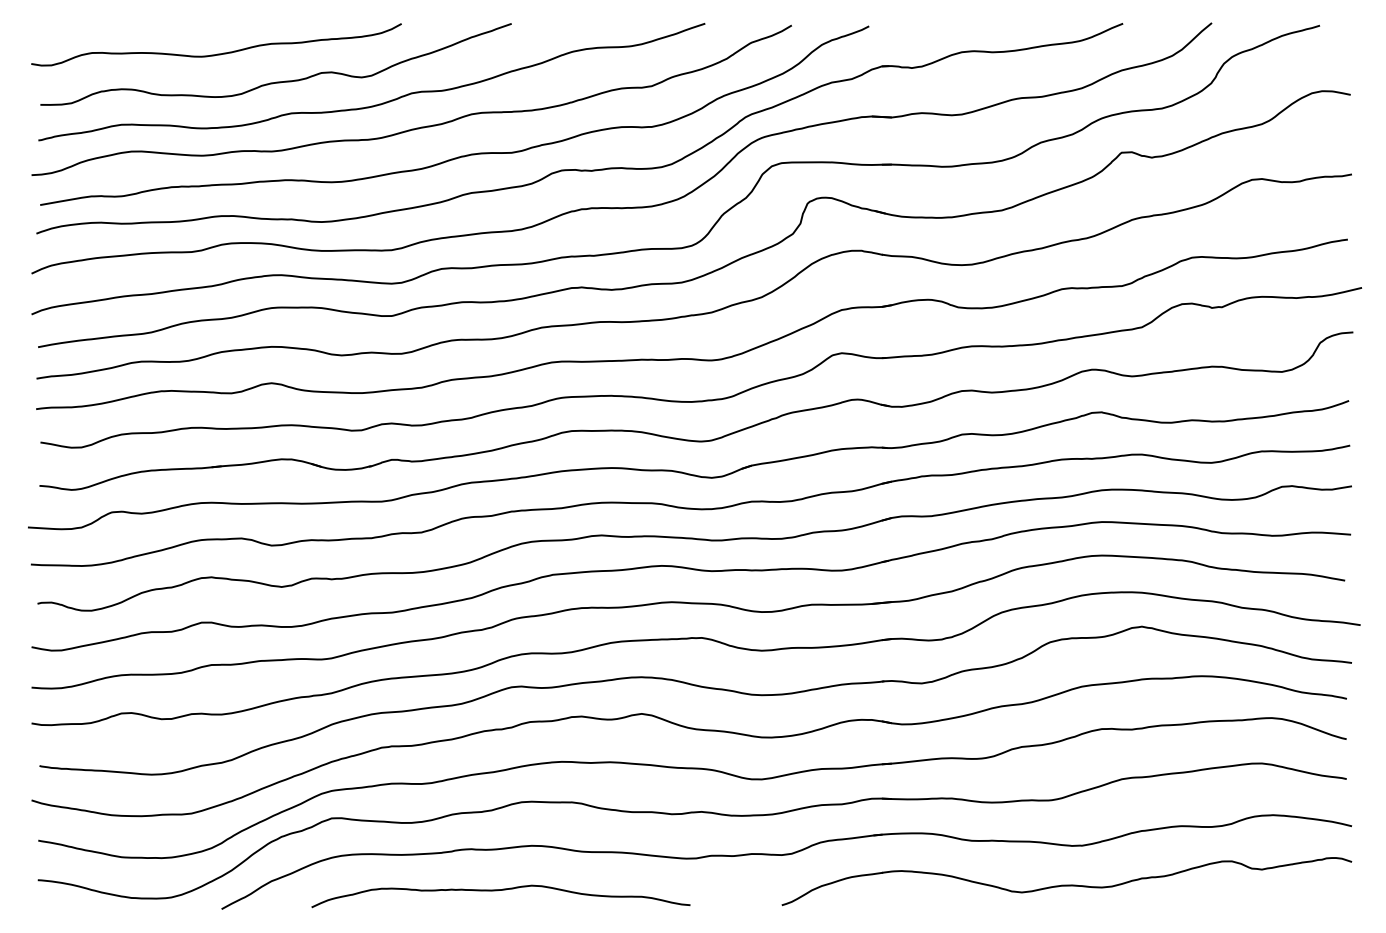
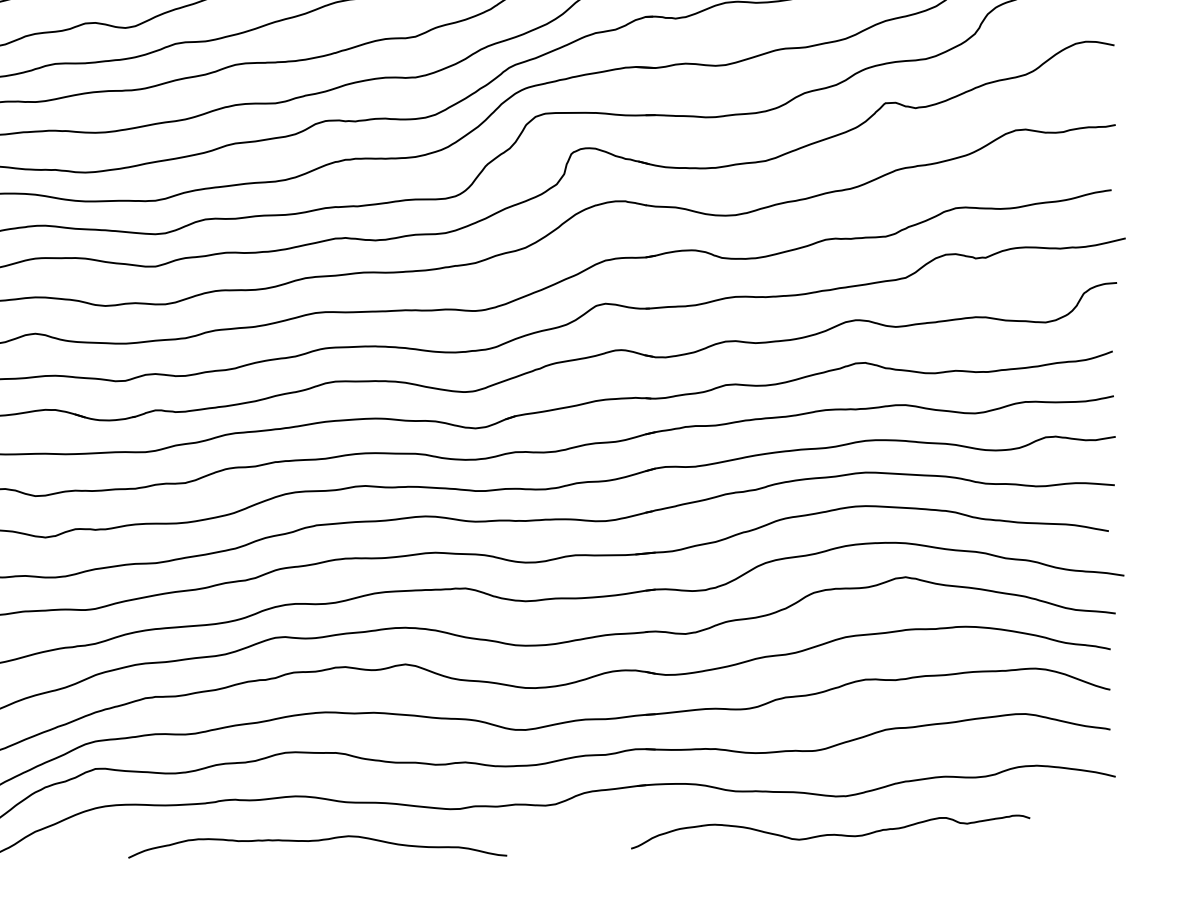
part: (1066, 881) -> (830, 832), size x0.7
curve: (497, 891) -> (314, 842), moved

